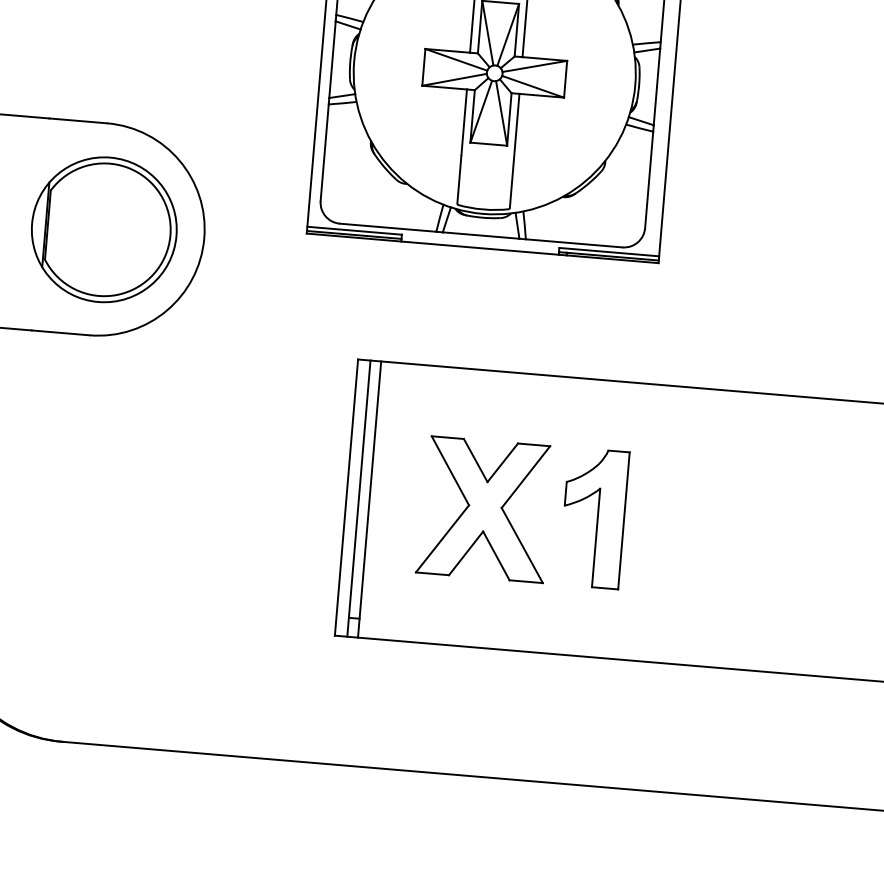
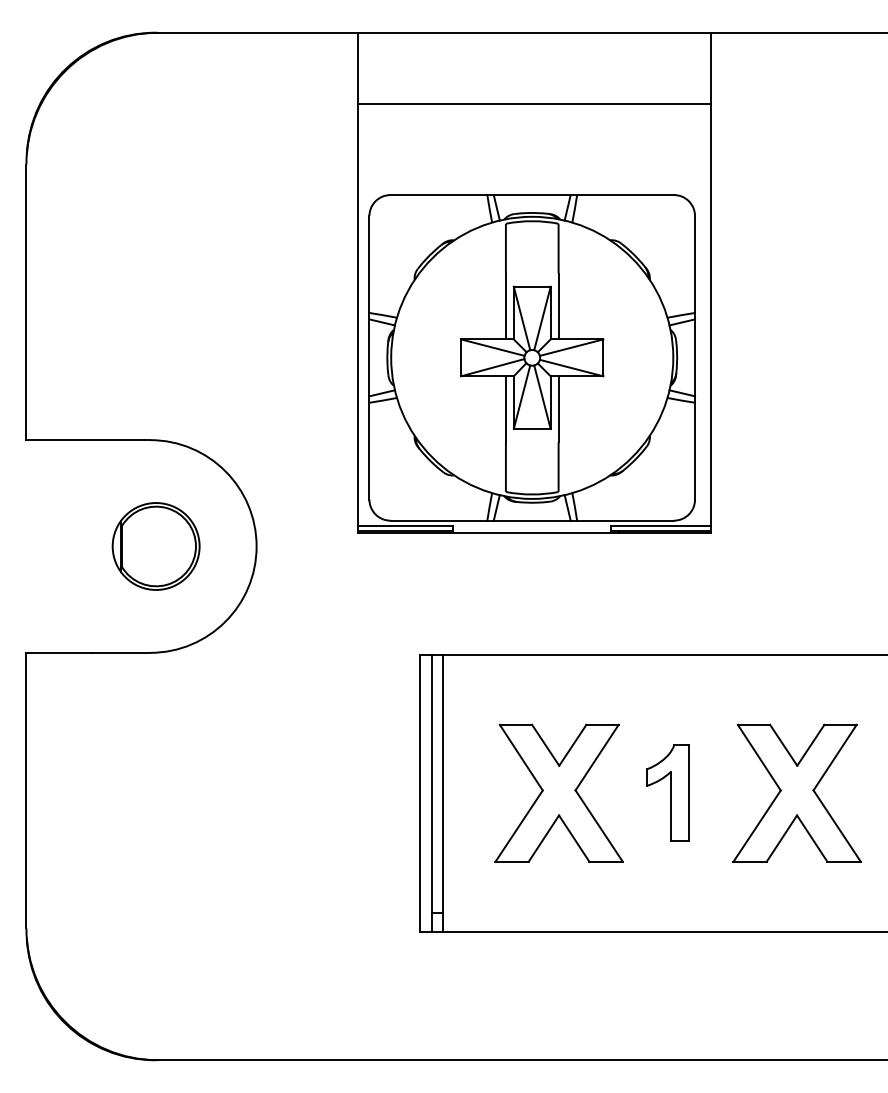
part: (103, 229) -> (155, 546), size x0.6
part: (593, 517) -> (667, 792), size x0.7
part: (721, 528) -> (796, 792), added

